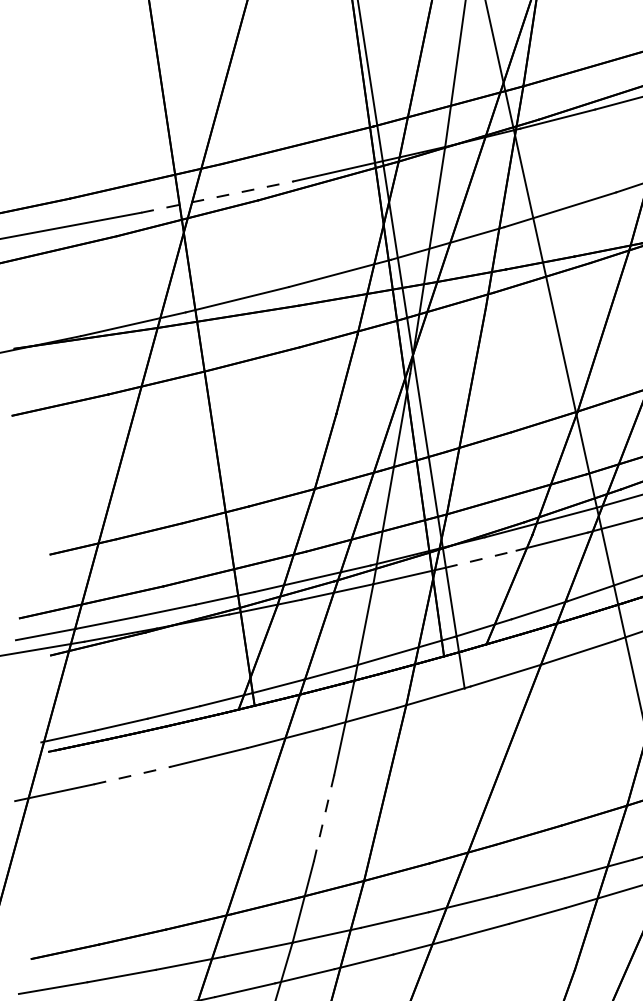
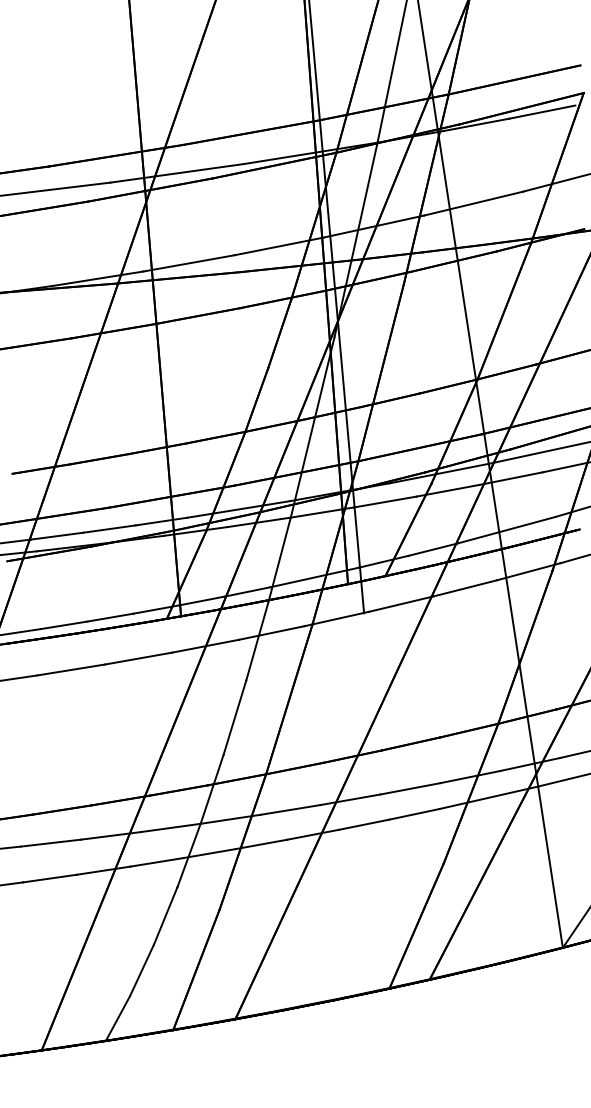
line: (217, 197) -> (177, 173), dashed -> solid
line: (481, 559) -> (385, 502), dashed -> solid
line: (132, 774) -> (71, 669), dashed -> solid
line: (323, 818) -> (234, 717), dashed -> solid

